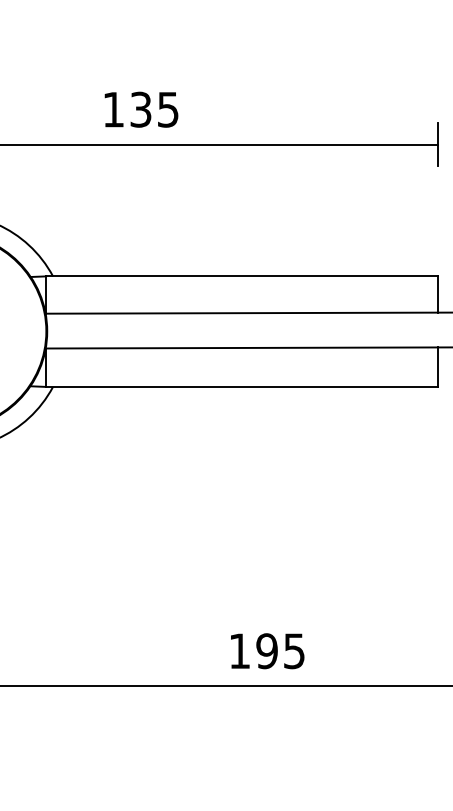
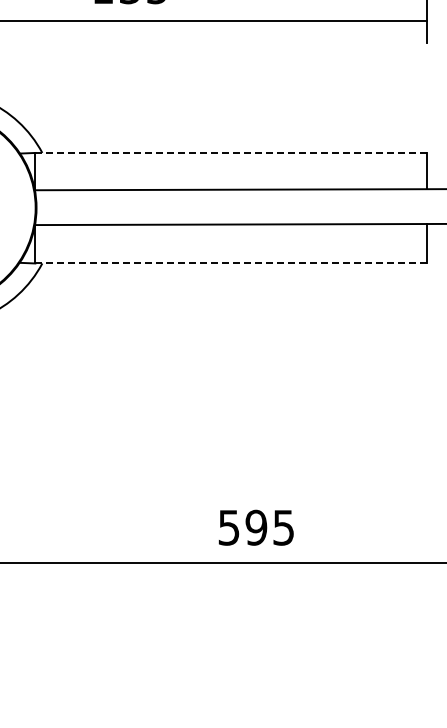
line: (241, 276) -> (230, 153), solid -> dashed
line: (241, 386) -> (230, 263), solid -> dashed
text: (239, 651) -> (228, 528), 195 -> 595

